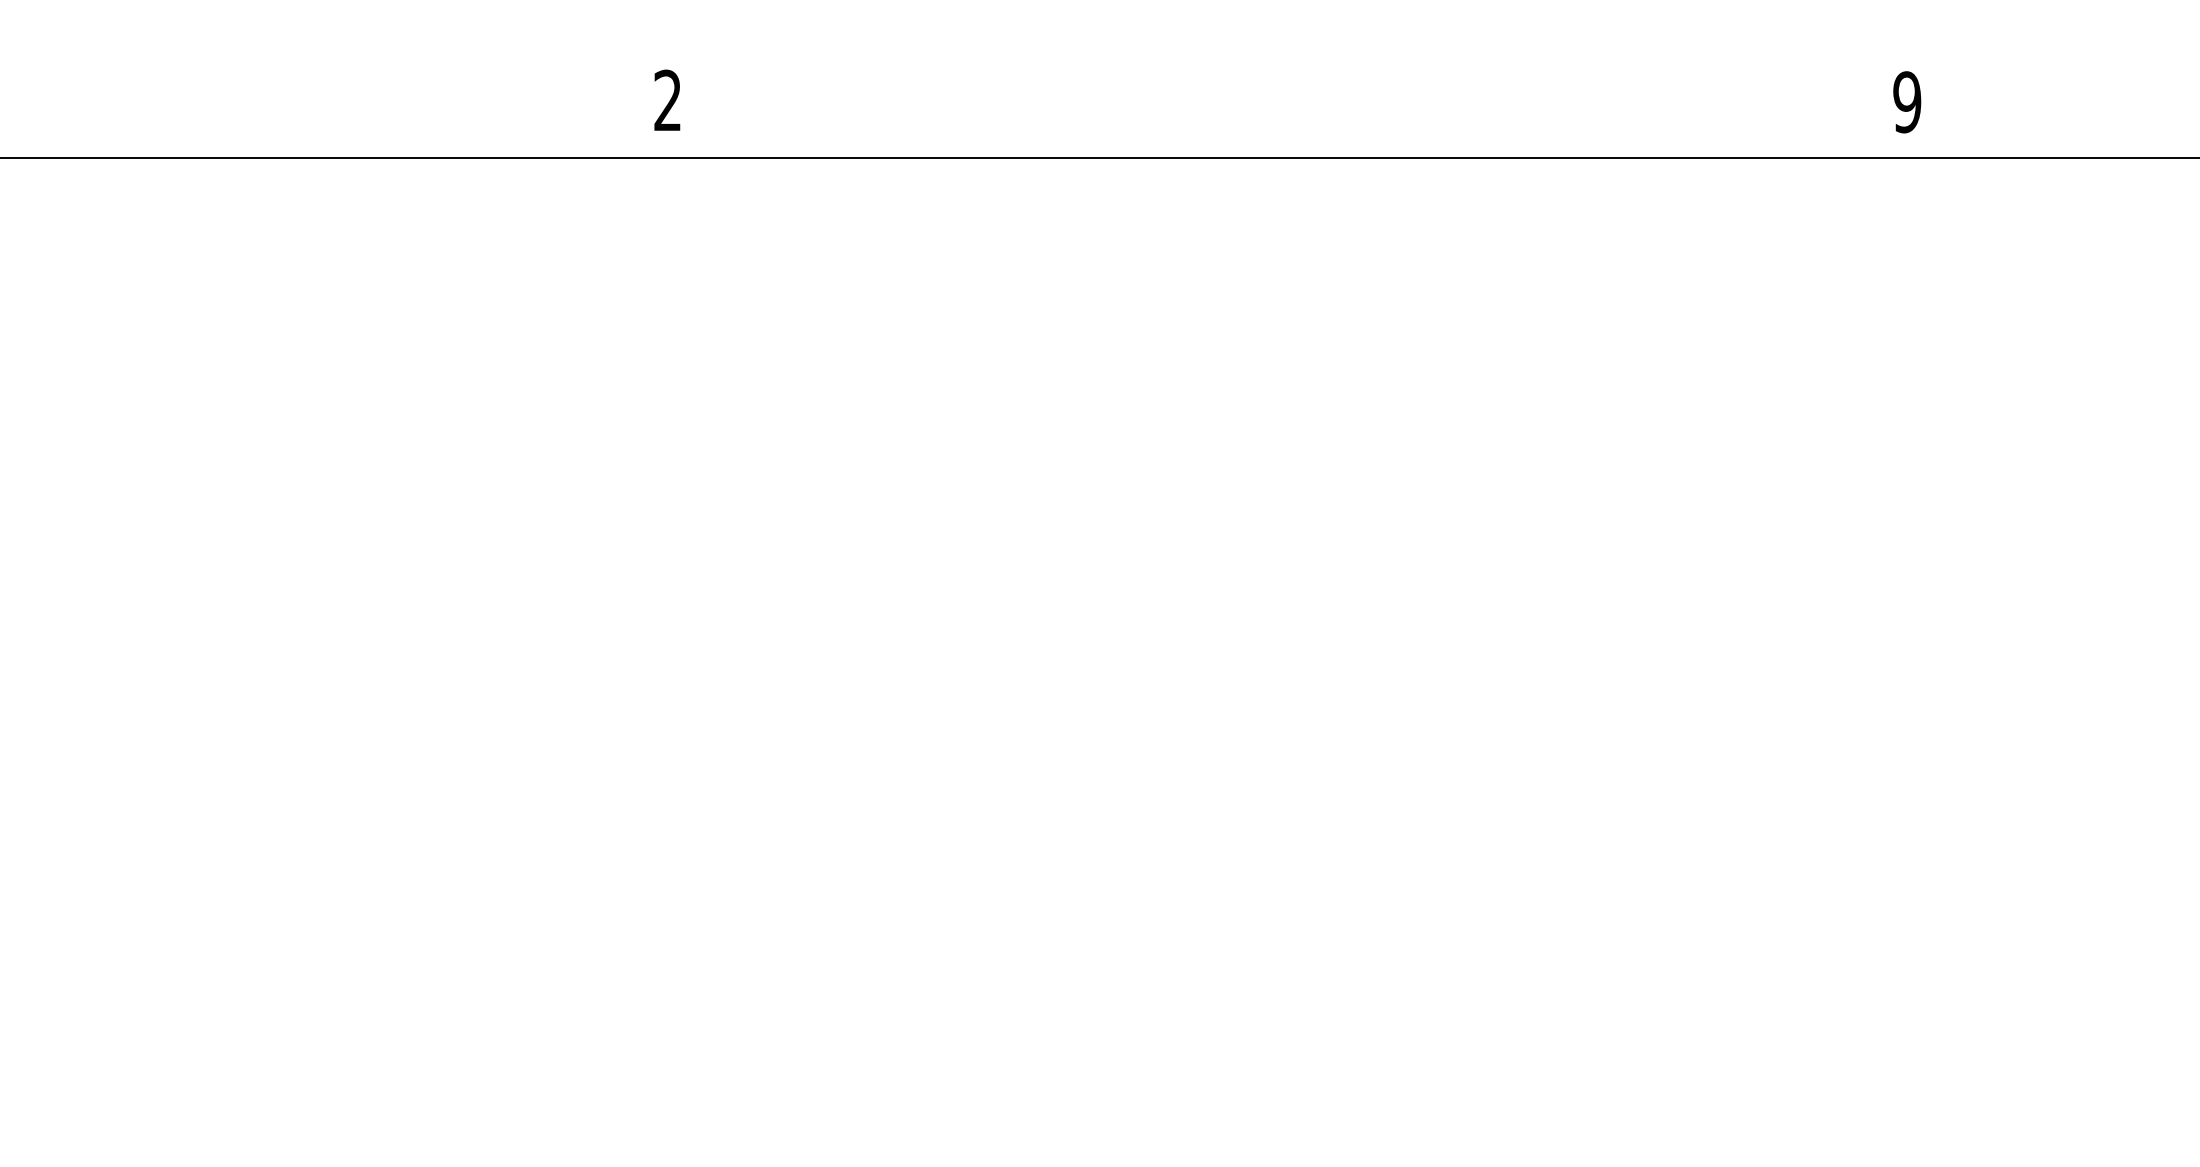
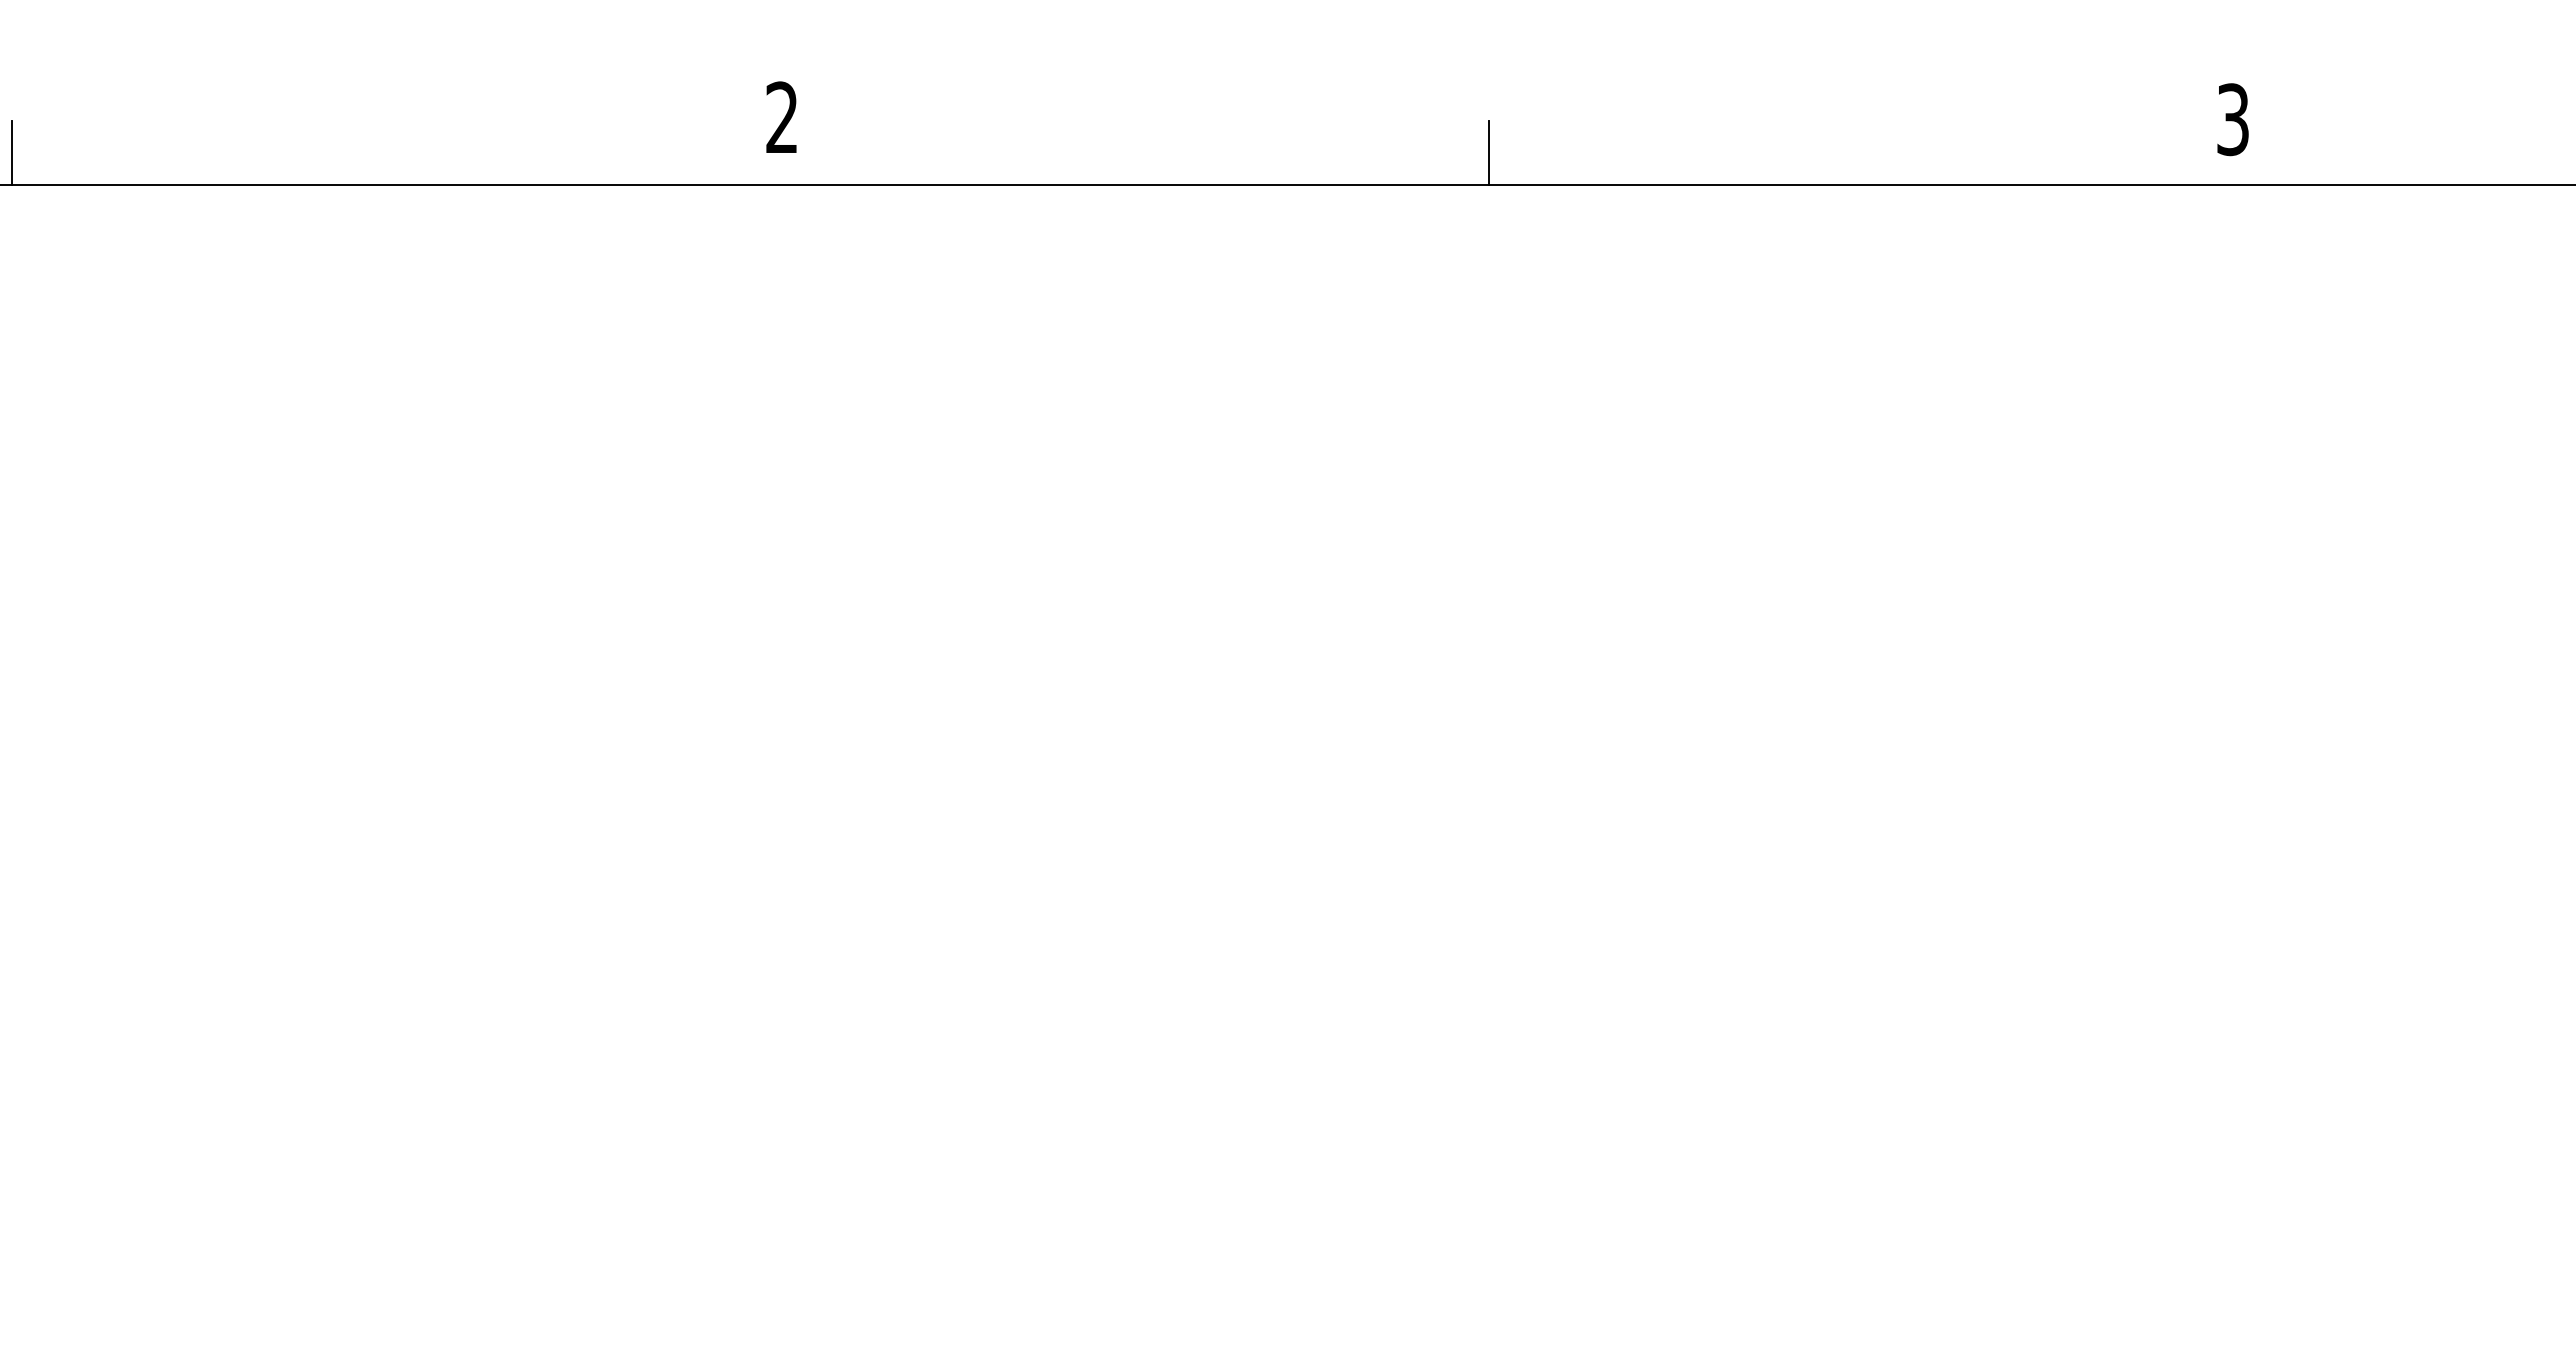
text: (1906, 102) -> (2232, 119), 9 -> 3
line: (9, 130) -> (11, 152), added
line: (1271, 130) -> (1488, 152), added

